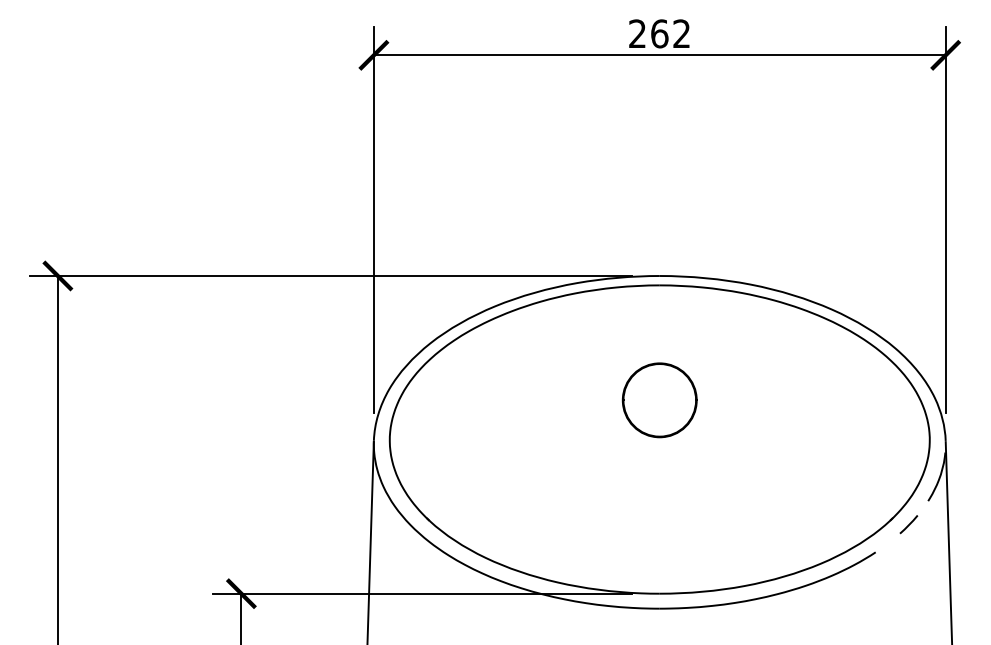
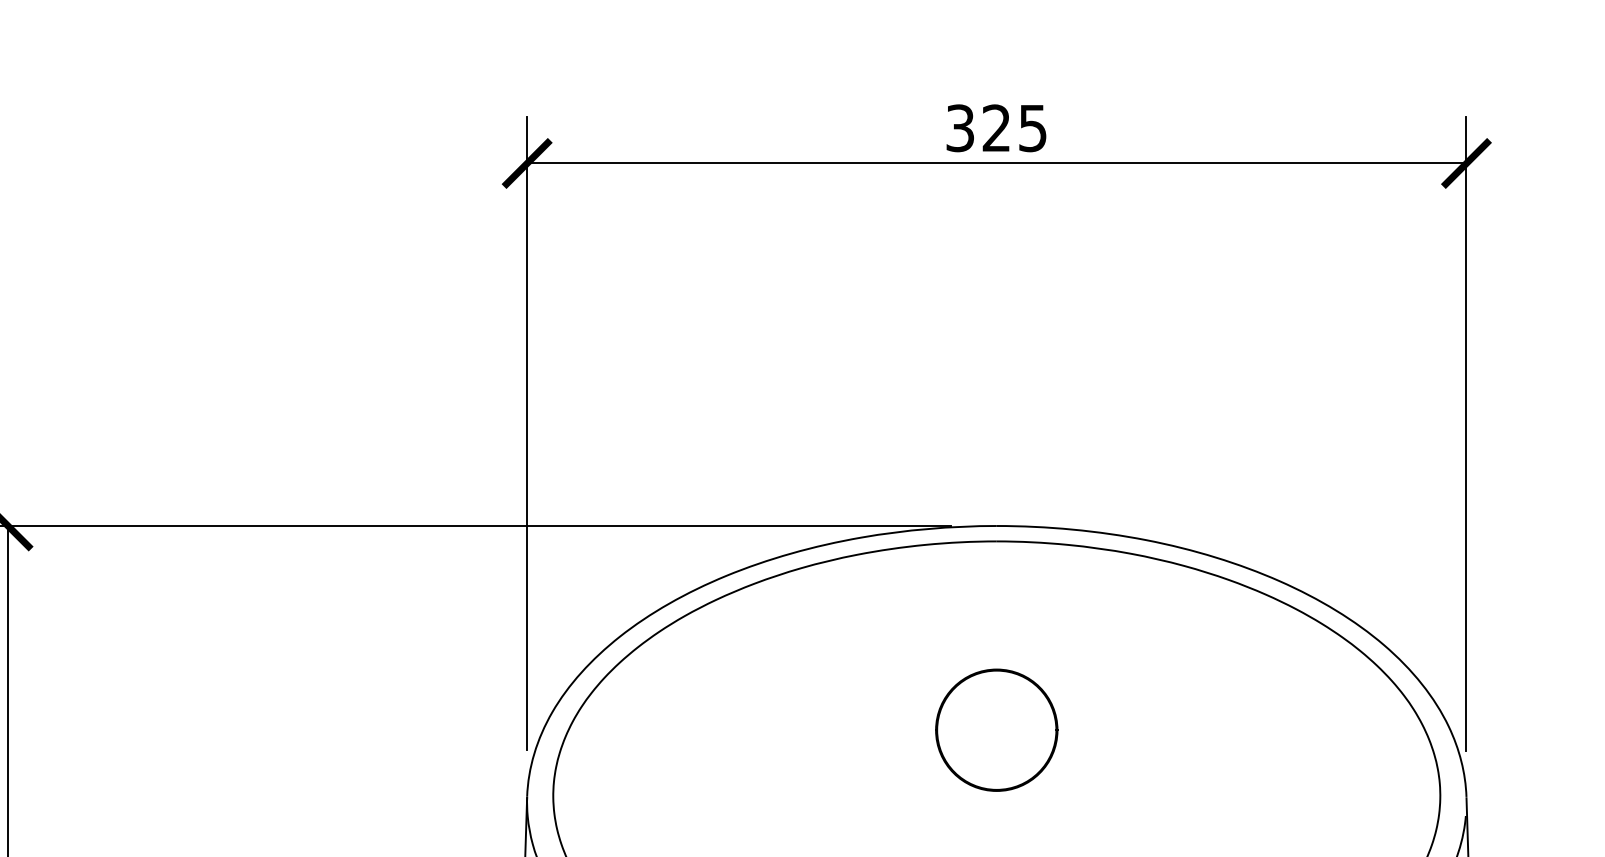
text: (659, 33) -> (996, 127), 262 -> 325

